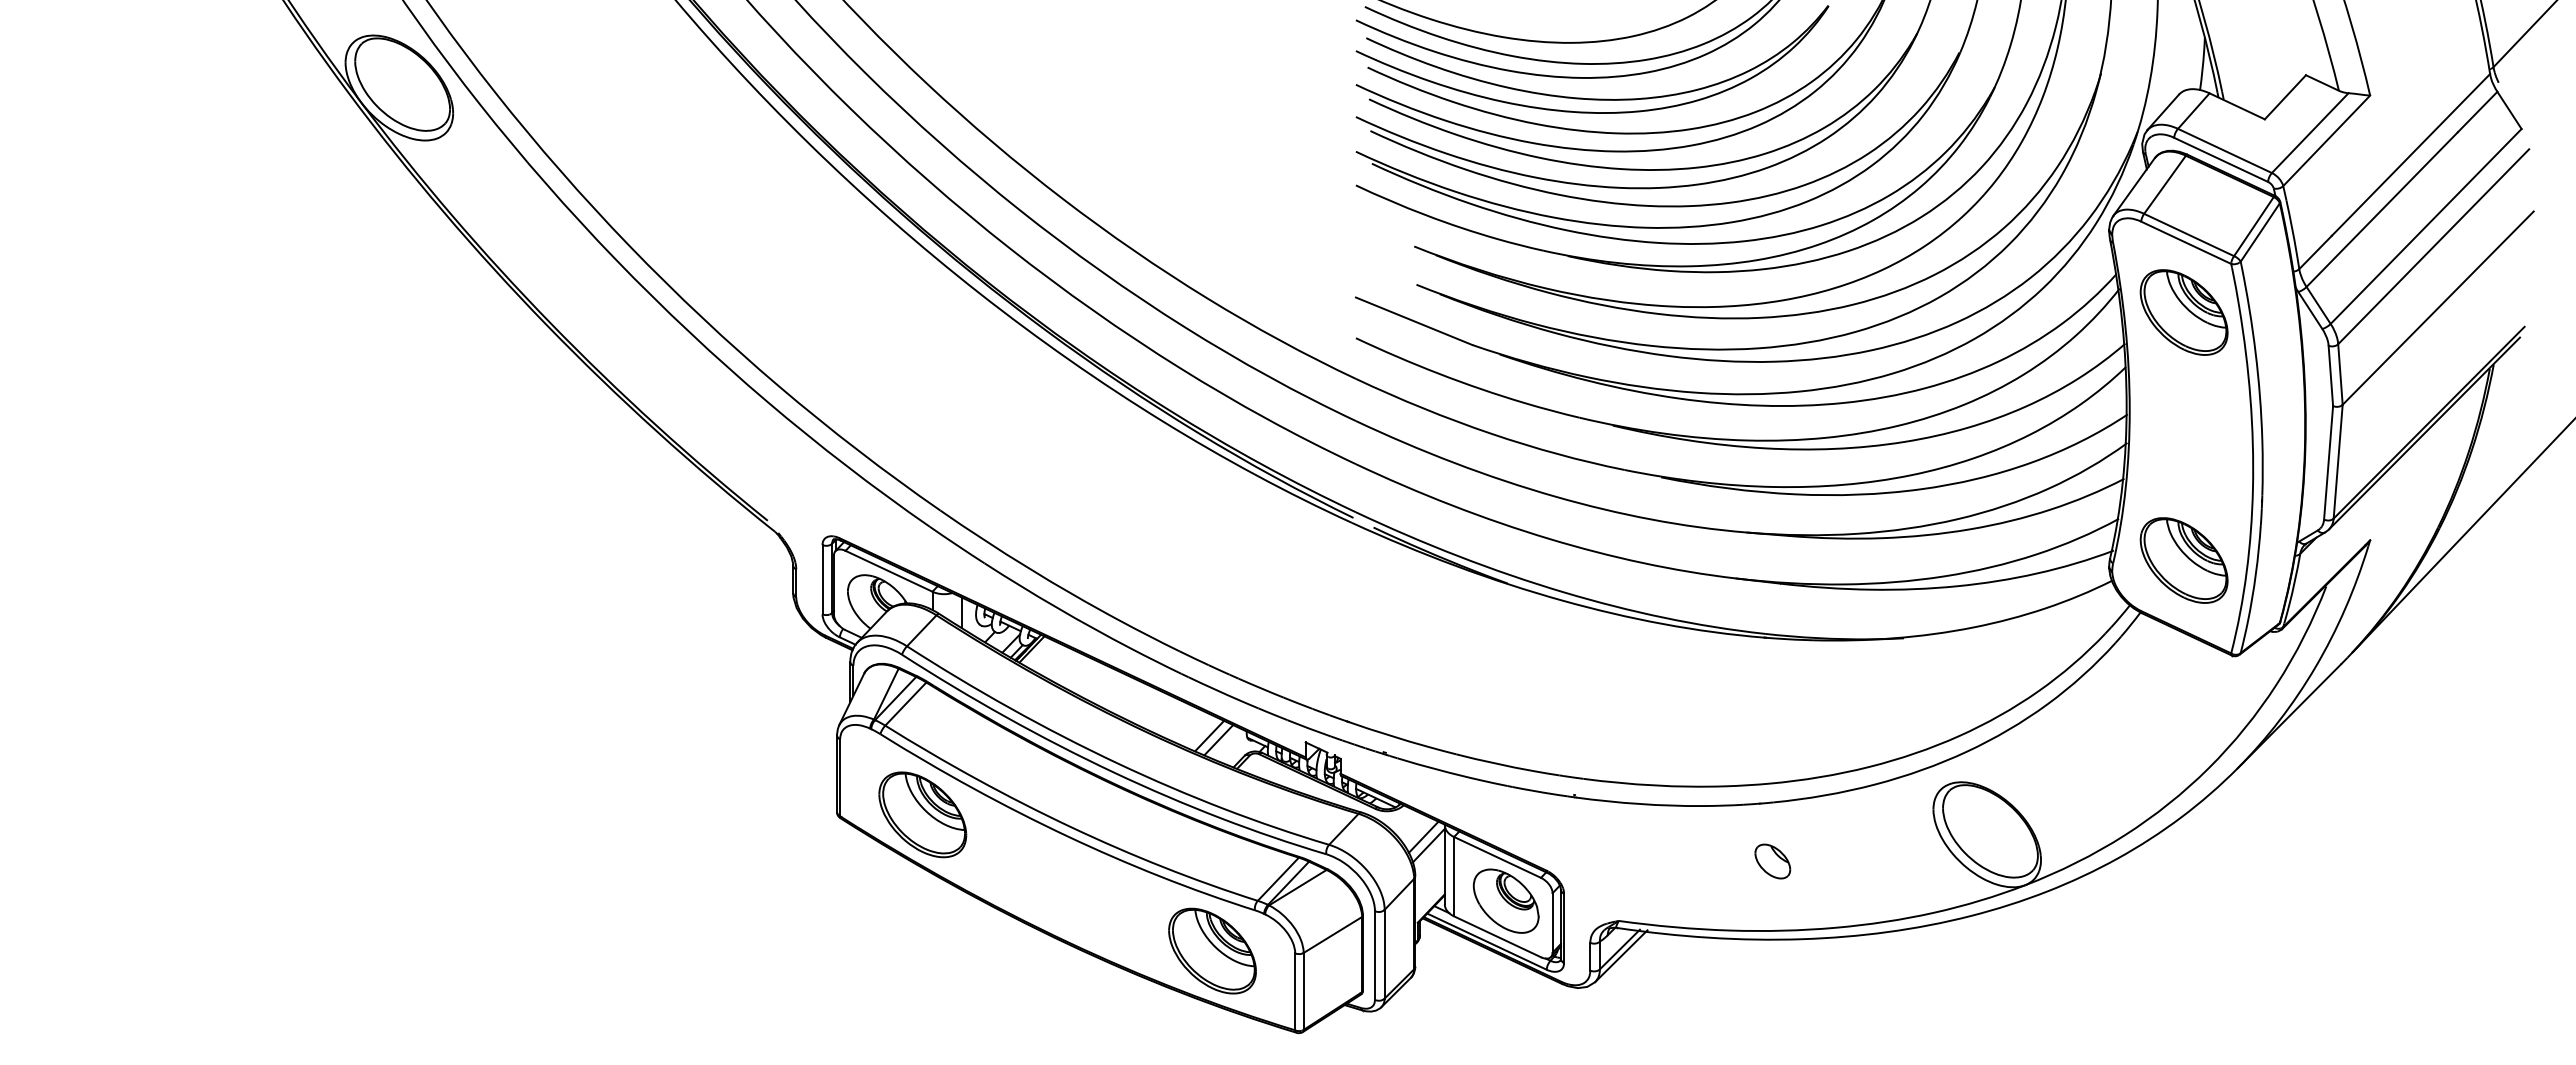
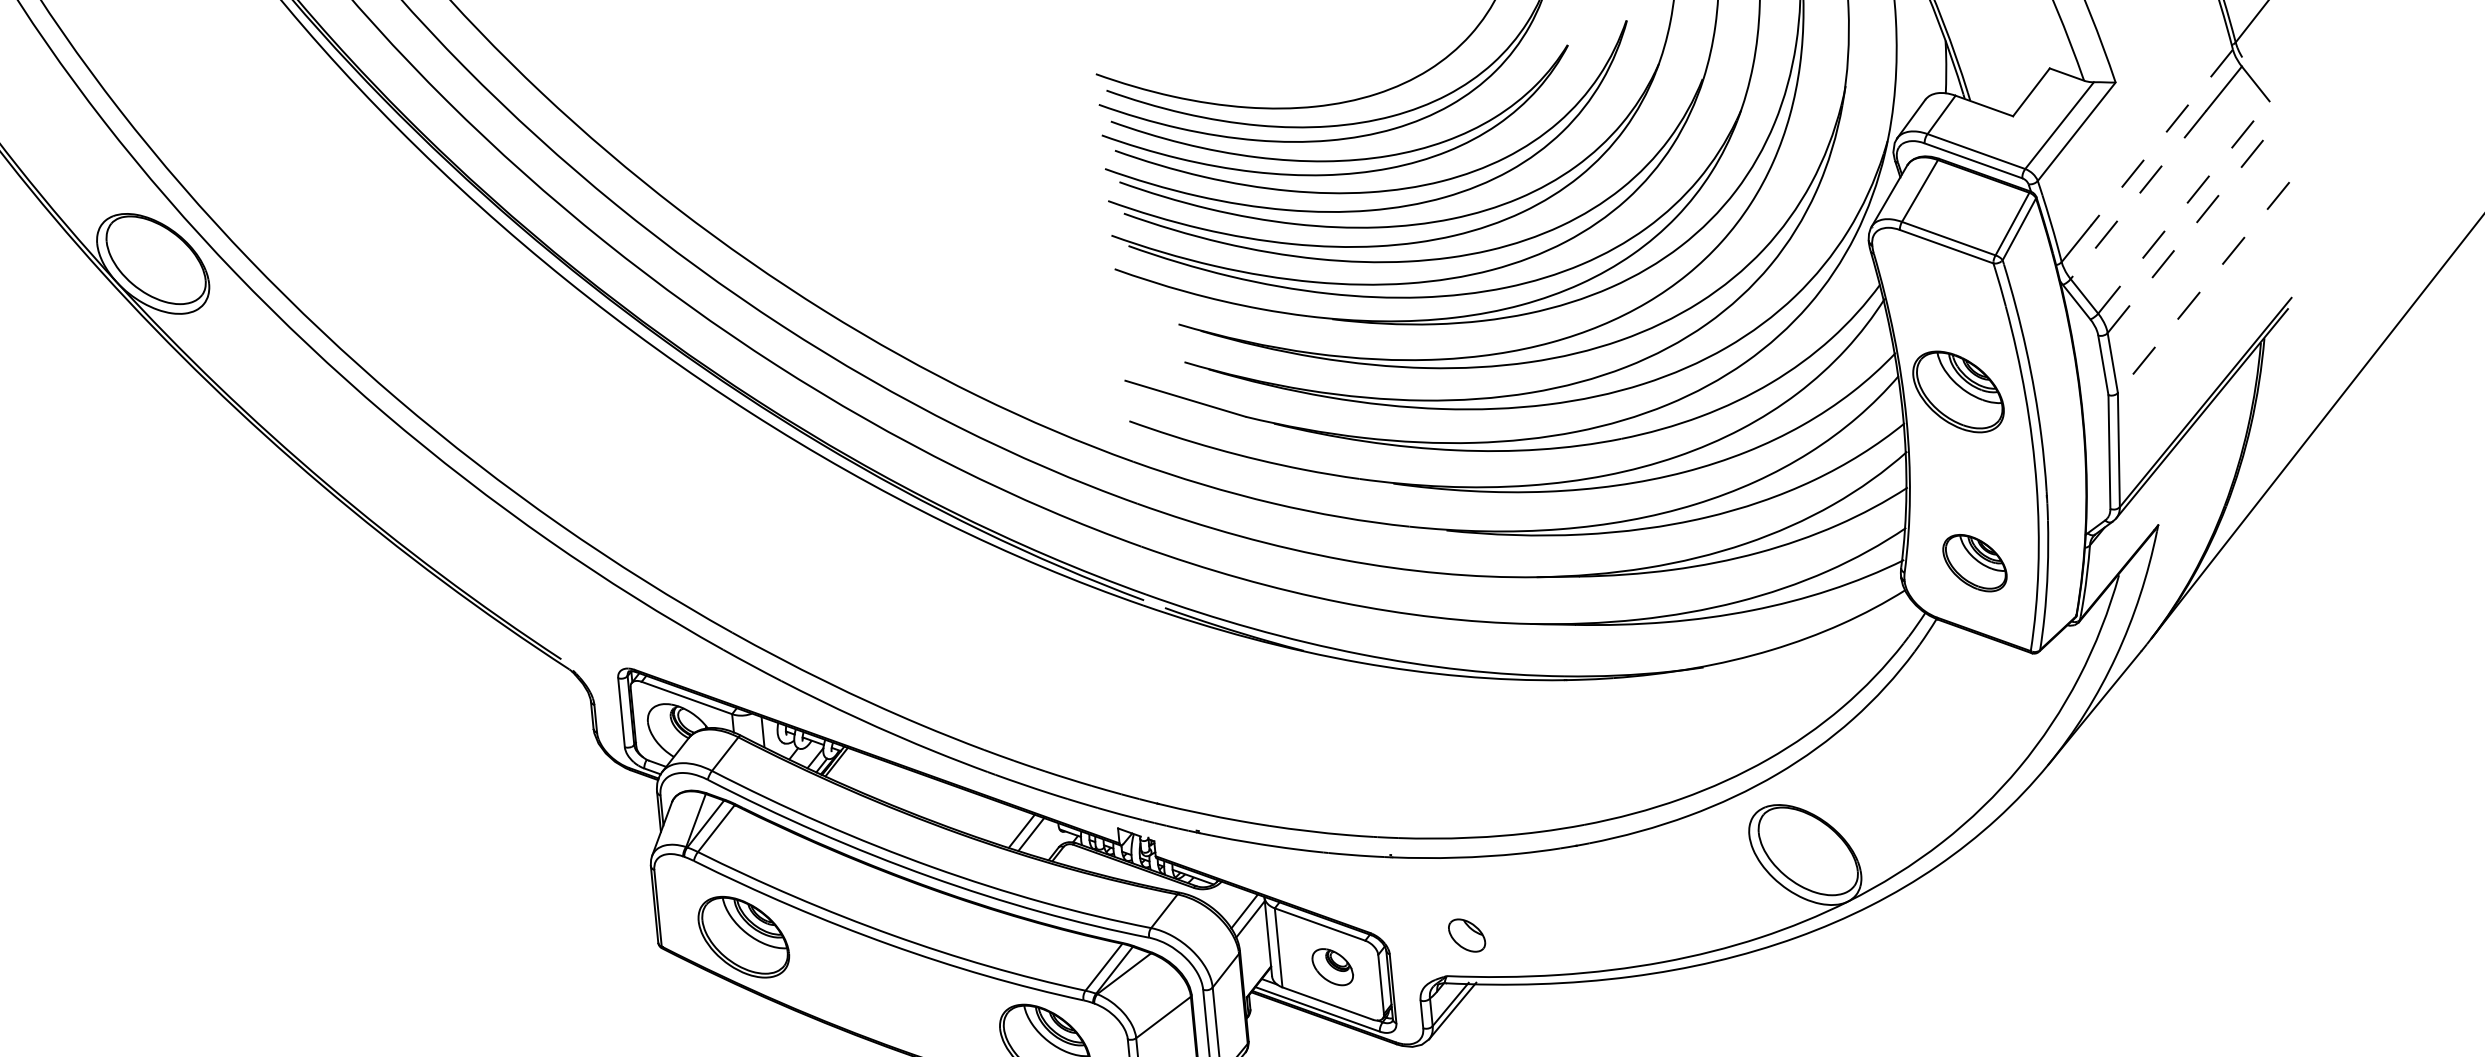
line: (2410, 155) -> (2161, 138), solid -> dashed
line: (2381, 209) -> (2137, 194), solid -> dashed
line: (2426, 226) -> (2184, 207), solid -> dashed
line: (2434, 246) -> (2194, 226), solid -> dashed
line: (2438, 308) -> (2204, 287), solid -> dashed
part: (2183, 312) -> (1957, 391), moved
part: (2183, 560) -> (1974, 563), size x0.7
part: (1772, 861) -> (1466, 935), moved
part: (1505, 900) -> (1332, 966), size x0.6

